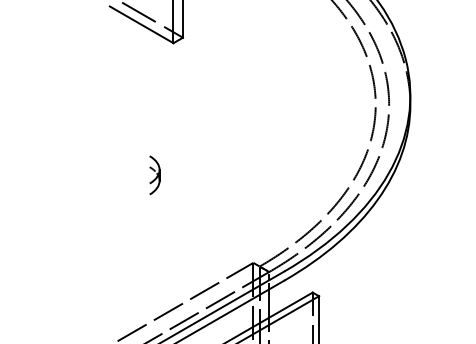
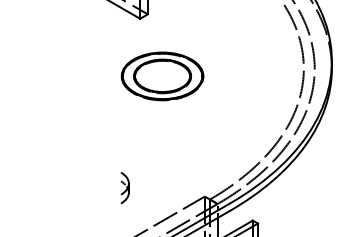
part: (200, 114) -> (162, 76), added
part: (154, 175) -> (124, 188), moved

